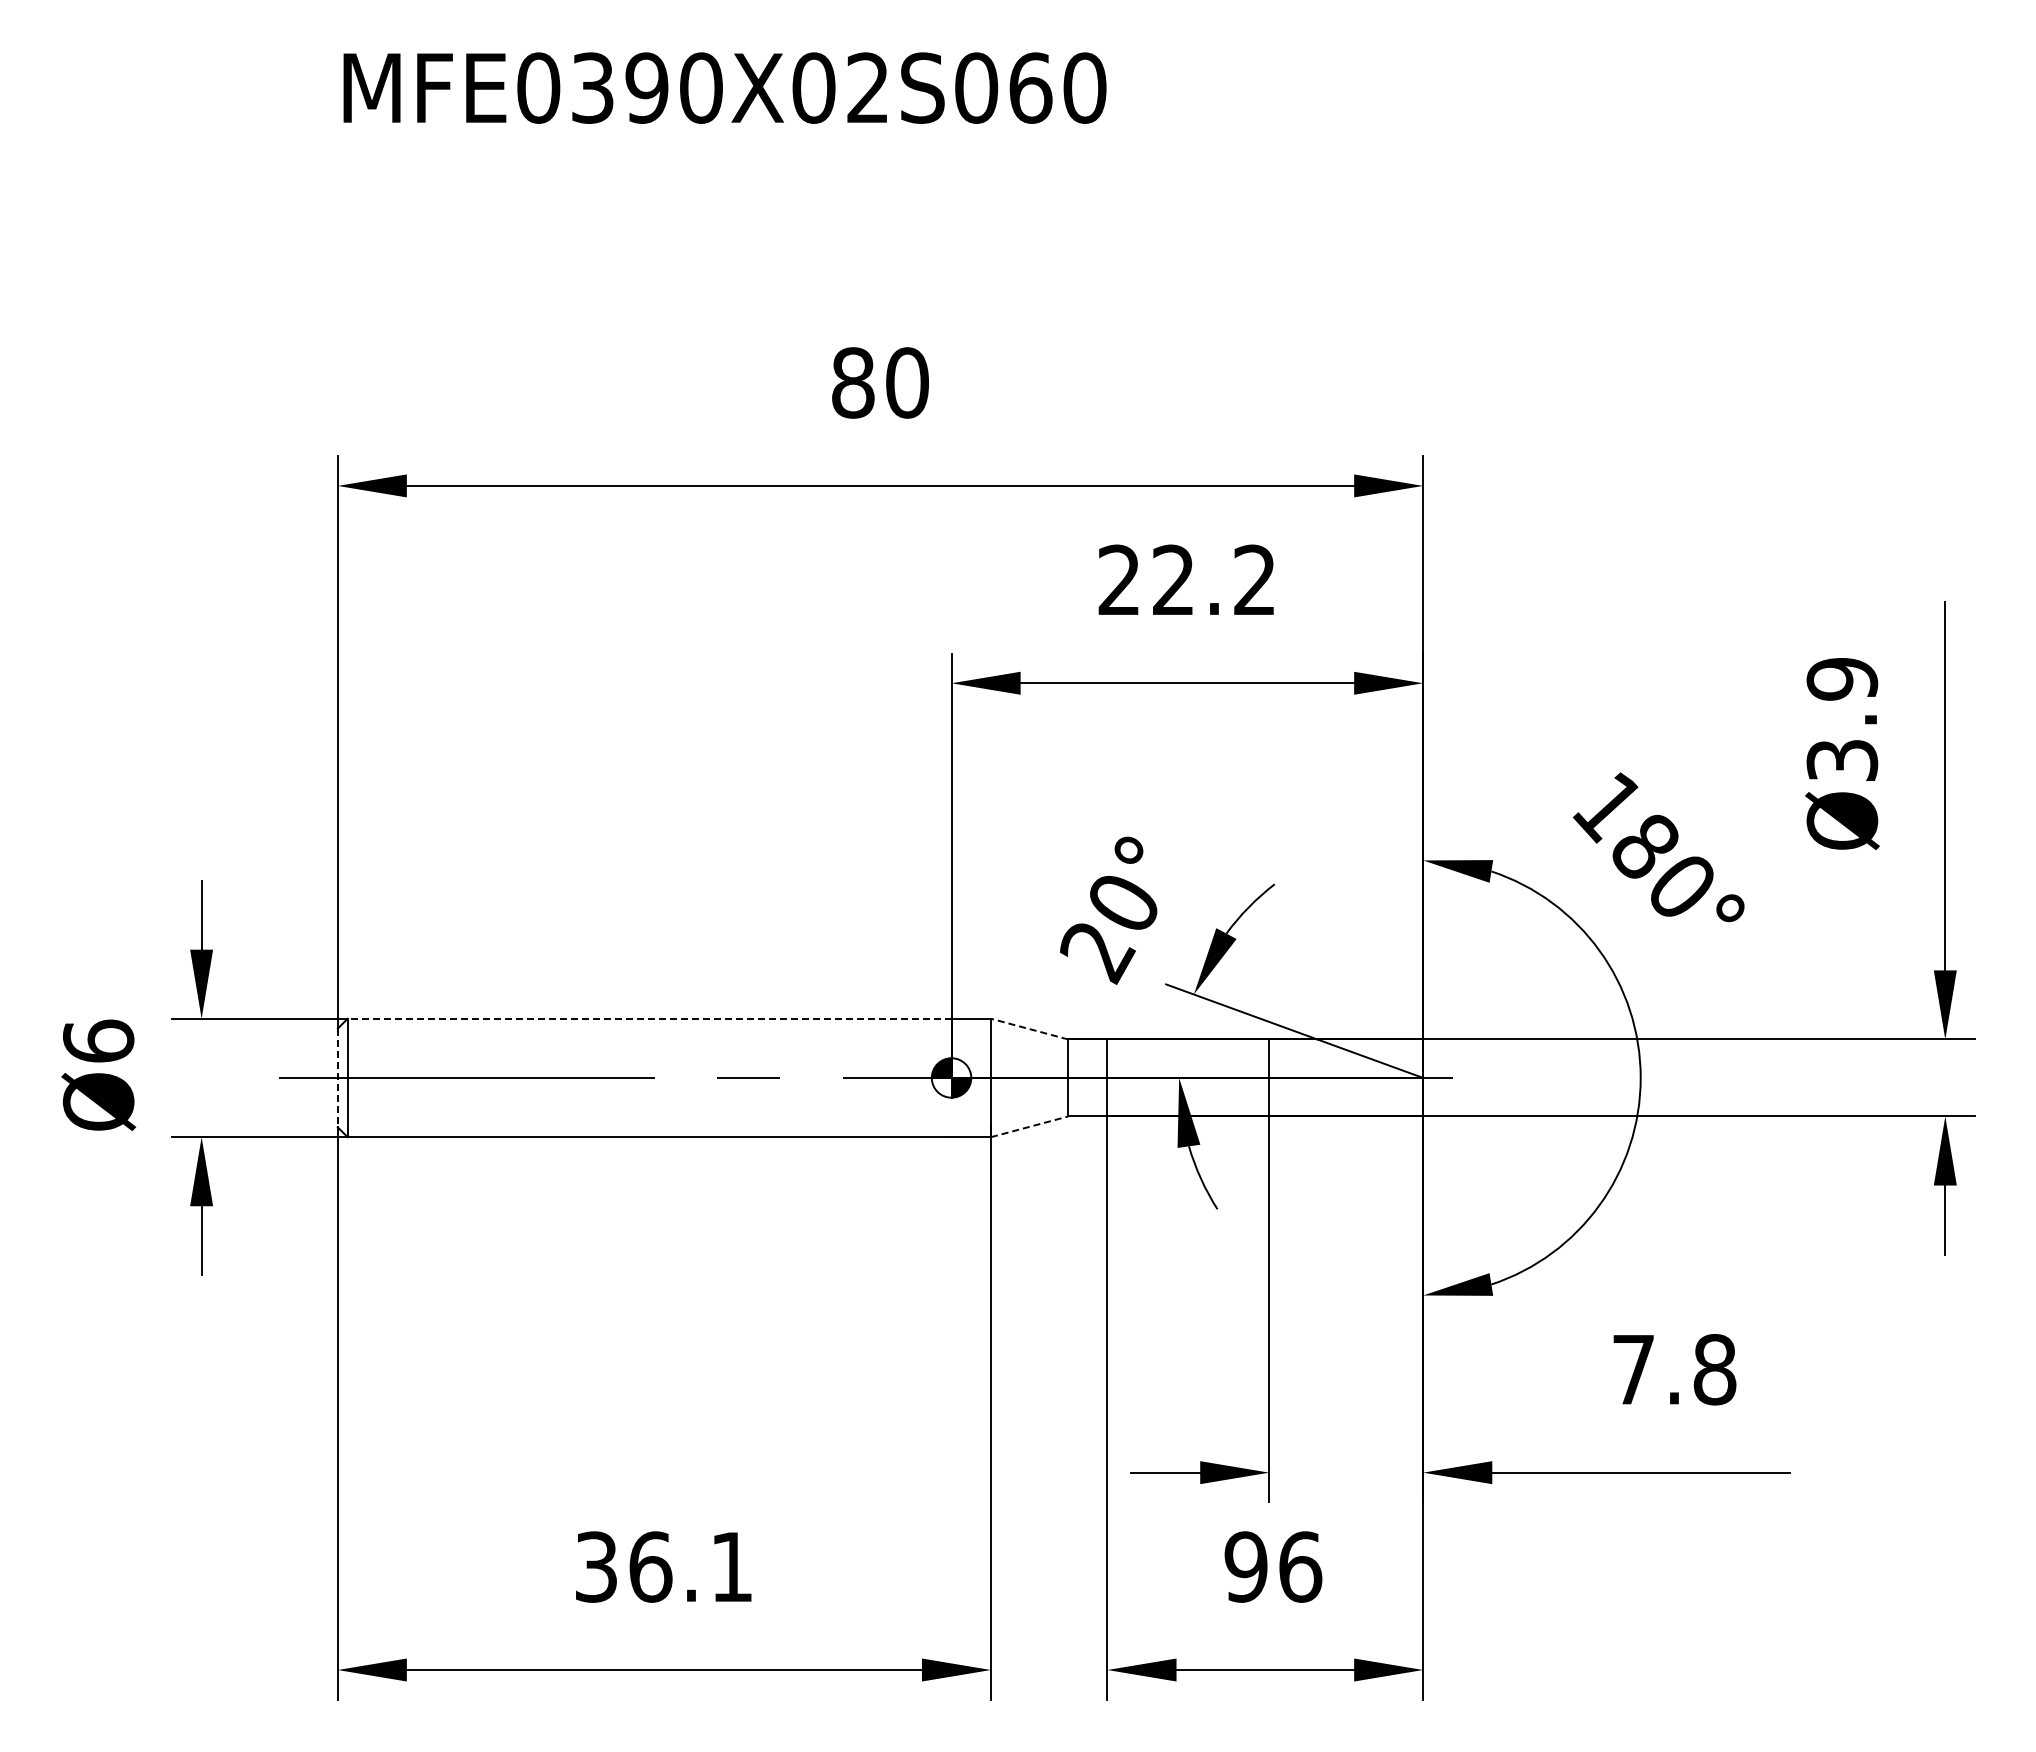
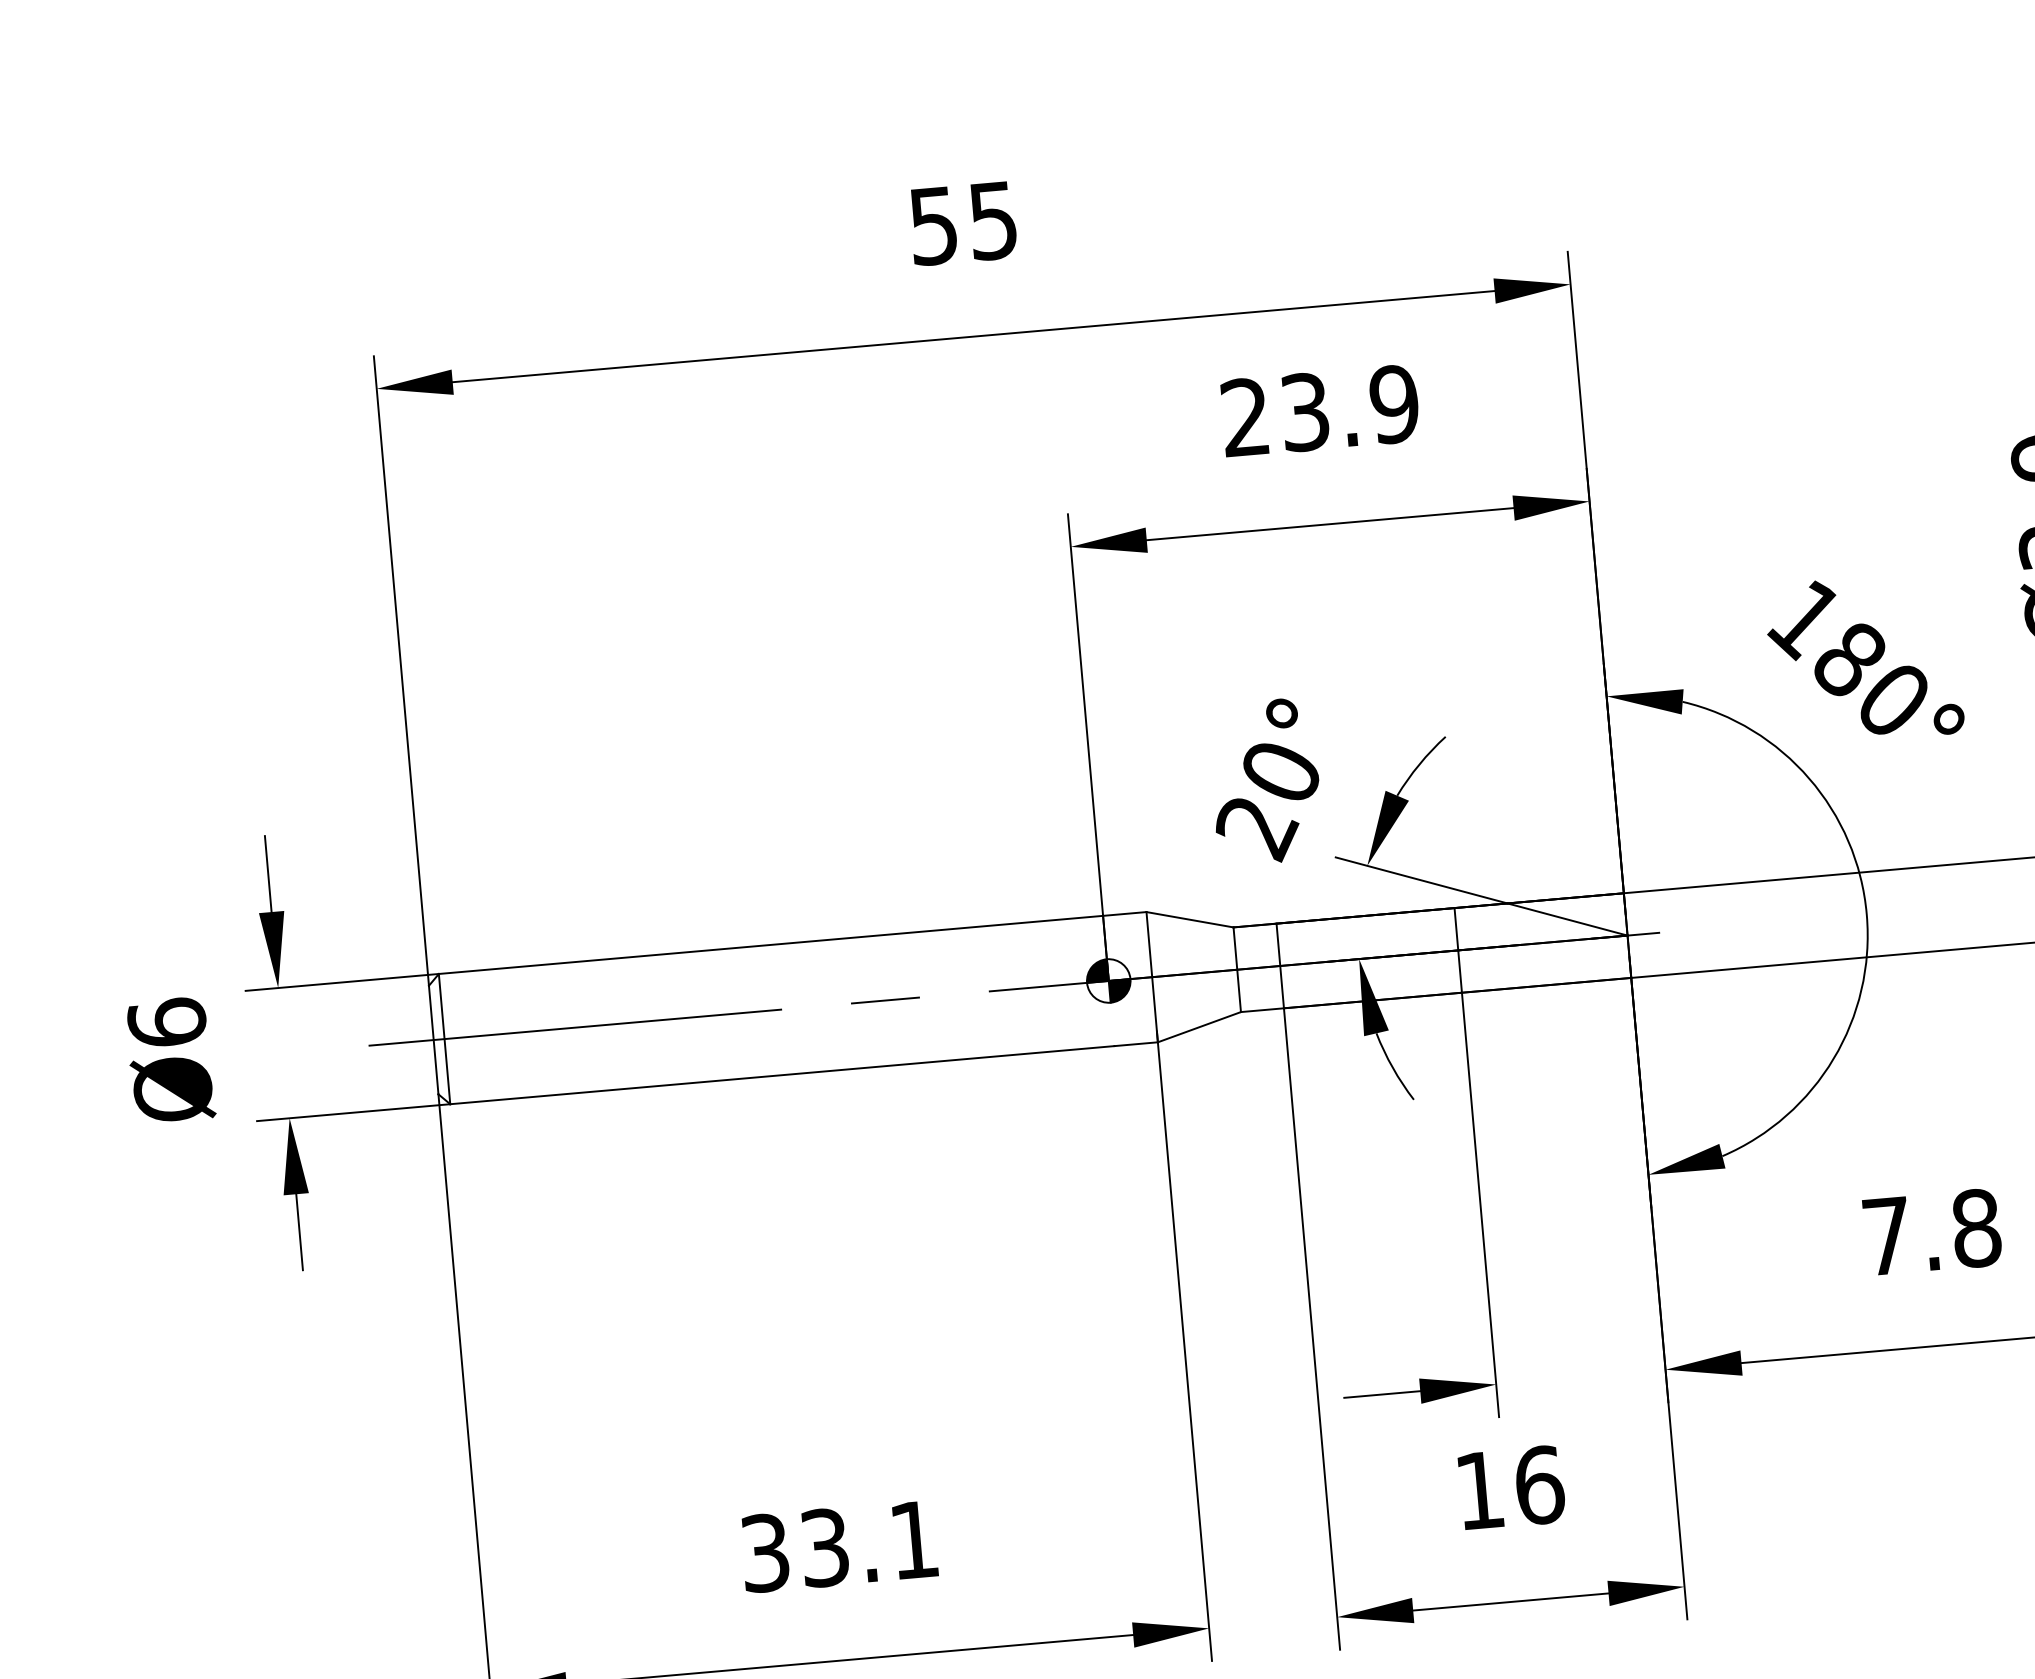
text: (880, 382) -> (963, 222), 80 -> 55
text: (1214, 580) -> (1350, 408), 22.2 -> 23.9
line: (649, 1018) -> (770, 944), dashed -> solid
line: (1029, 1029) -> (1189, 920), dashed -> solid
line: (337, 1078) -> (433, 1040), dashed -> solid
line: (1030, 1126) -> (1200, 1026), dashed -> solid
text: (650, 1566) -> (824, 1547), 36.1 -> 33.1
text: (1245, 1566) -> (1479, 1490), 96 -> 16

